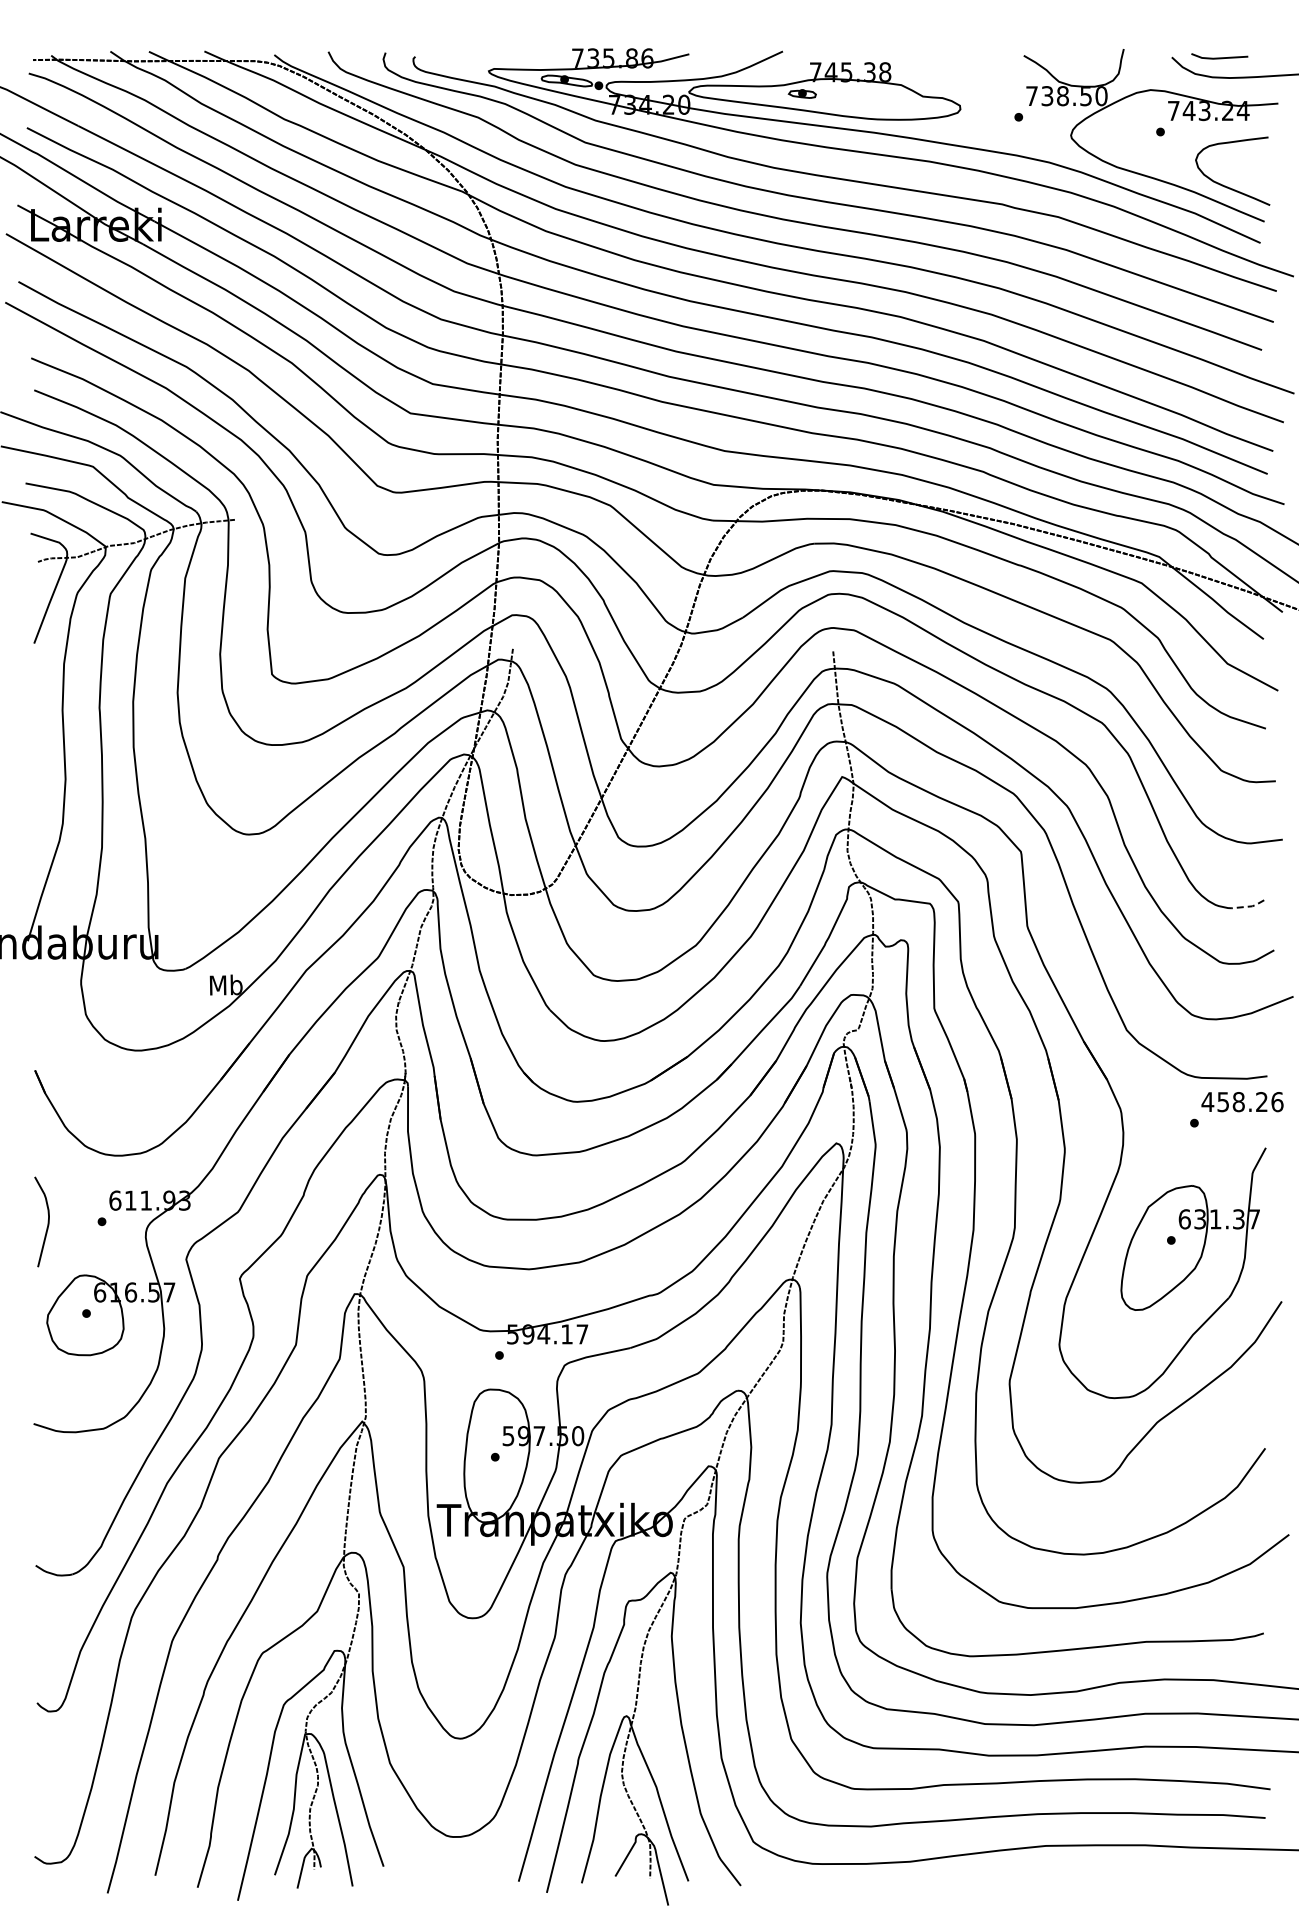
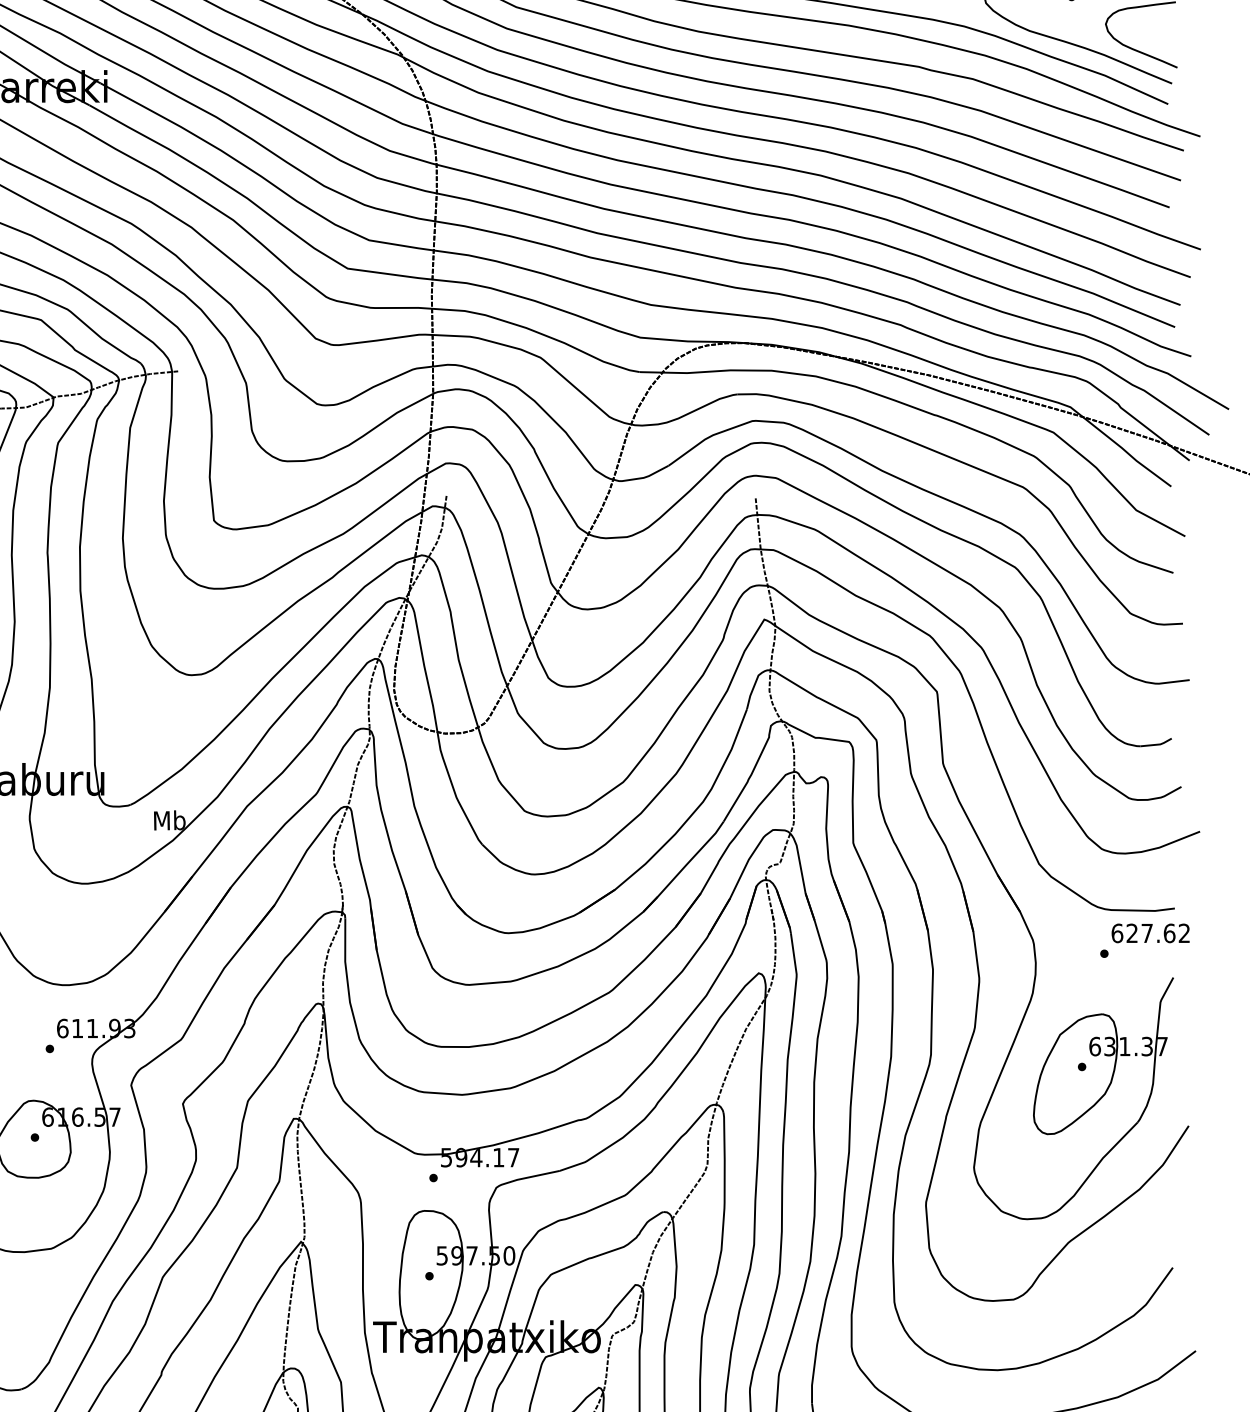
line: (1249, 906) -> (1157, 744), dashed -> solid
text: (1242, 1102) -> (1150, 933), 458.26 -> 627.62

